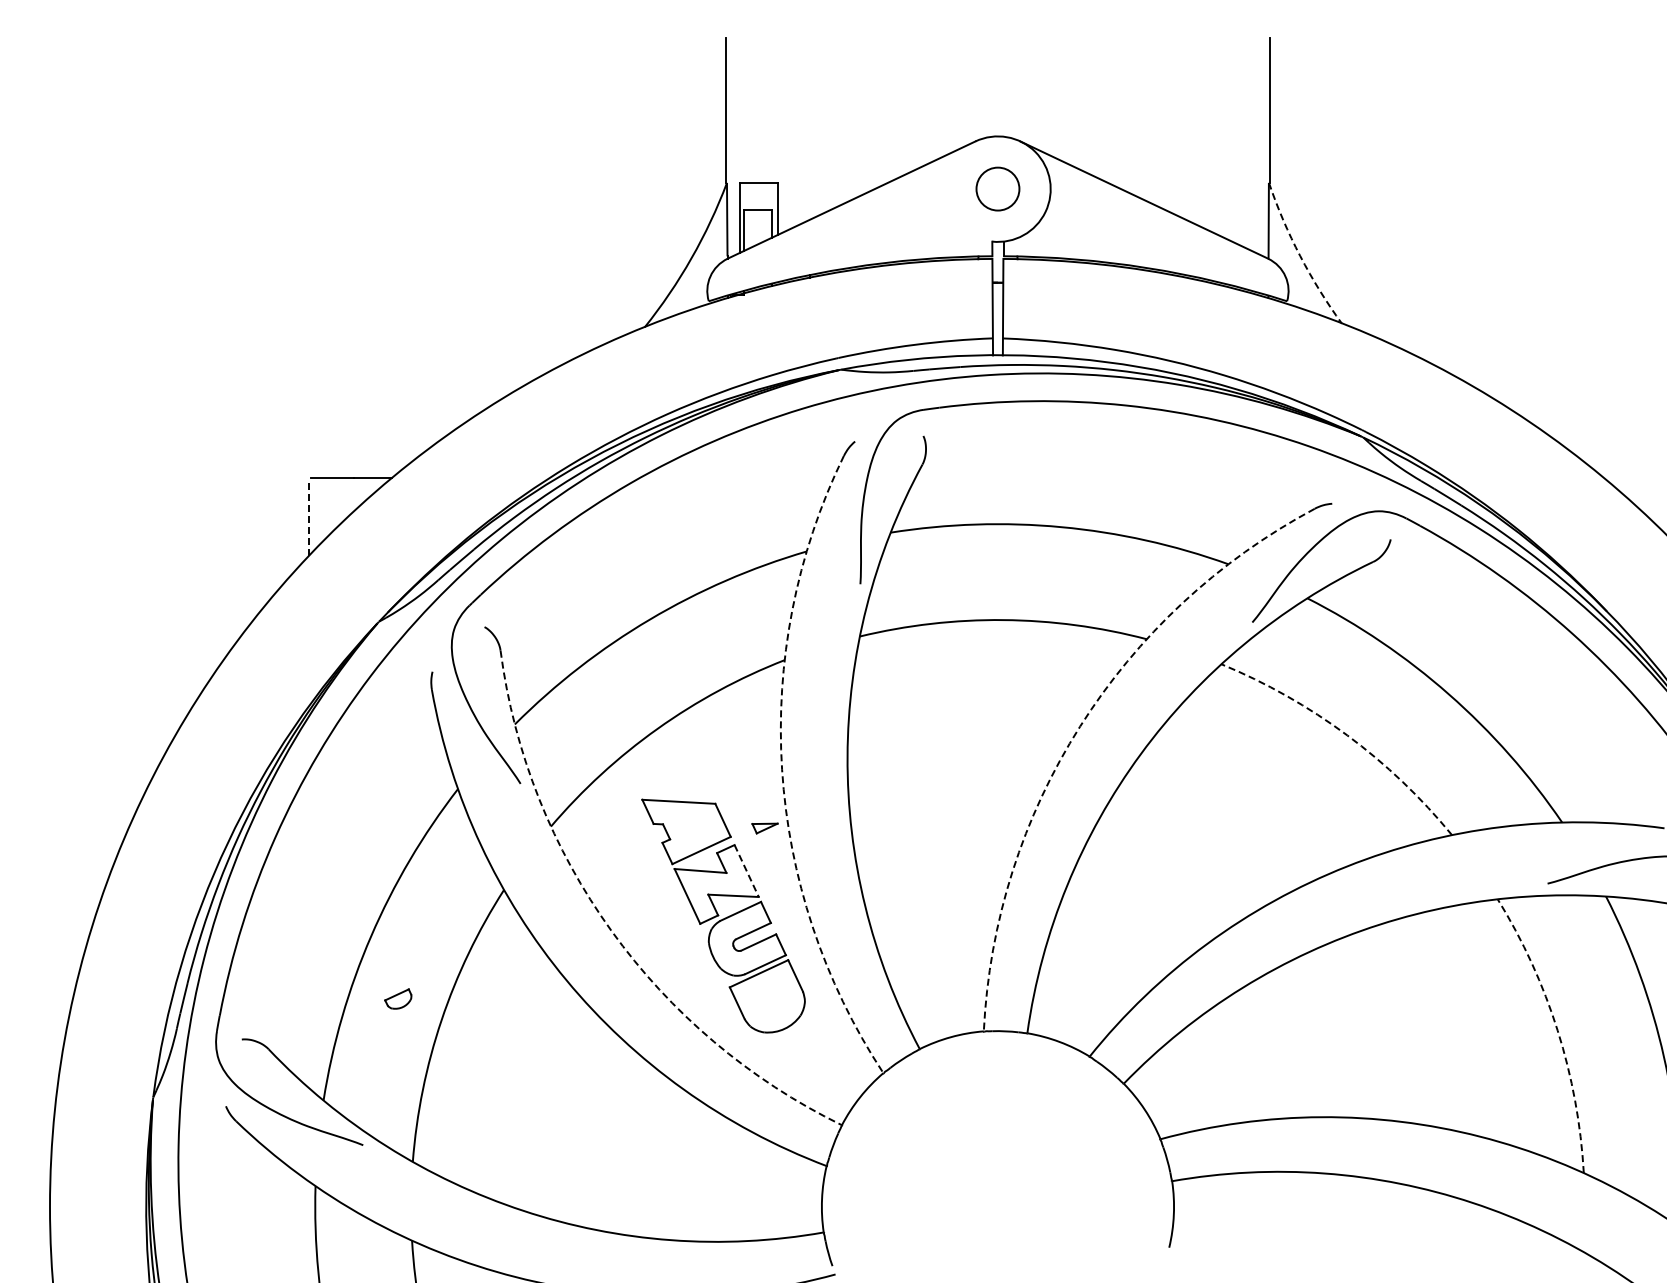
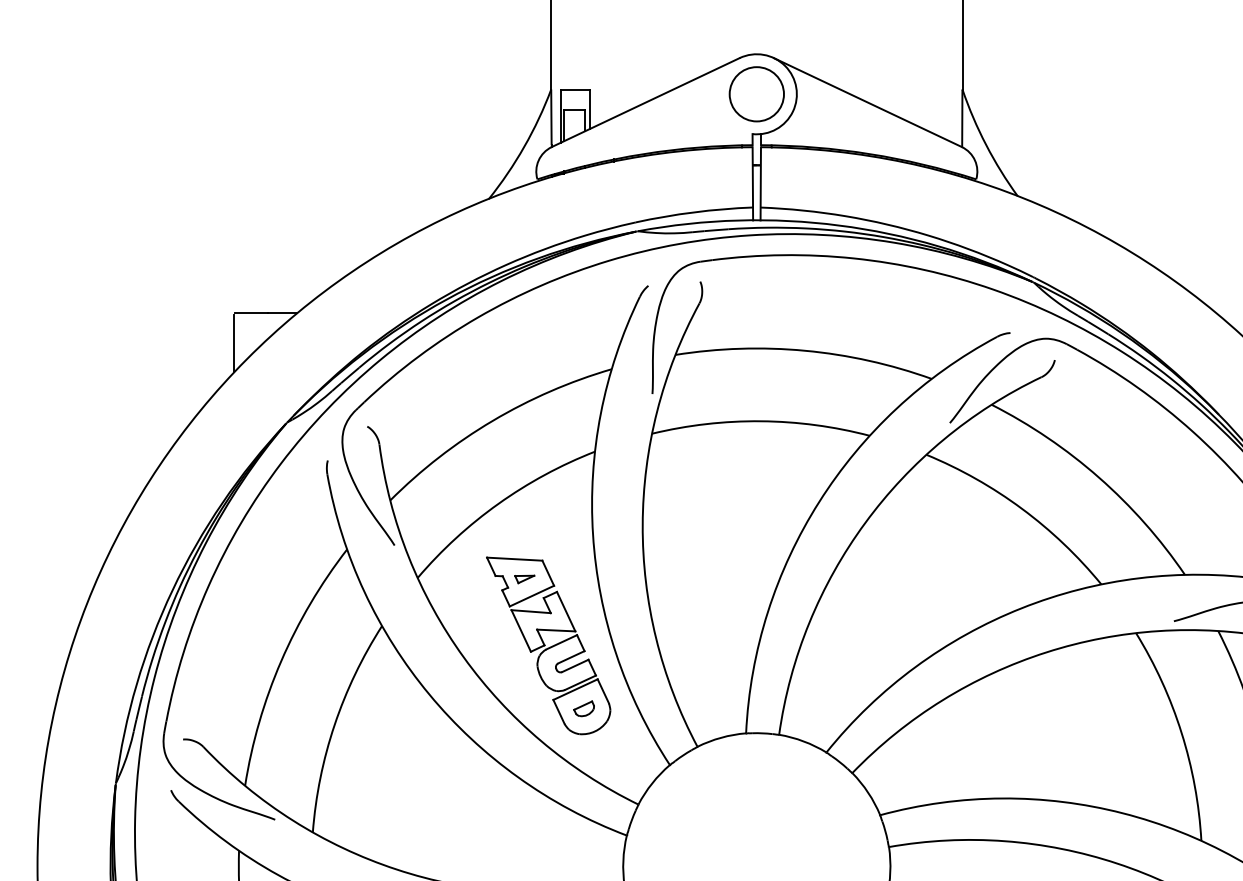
circle: (997, 188) -> (756, 93), size x1.67
arc: (1300, 256) -> (986, 145), dashed -> solid
line: (309, 517) -> (234, 343), dashed -> solid
arc: (1080, 726) -> (819, 502), dashed -> solid
arc: (1347, 735) -> (1022, 508), dashed -> solid
arc: (782, 769) -> (593, 534), dashed -> solid
part: (764, 828) -> (524, 579), moved
line: (746, 871) -> (566, 612), dashed -> solid
arc: (611, 931) -> (463, 657), dashed -> solid
part: (398, 998) -> (584, 708), moved
arc: (1557, 1030) -> (1181, 732), dashed -> solid

